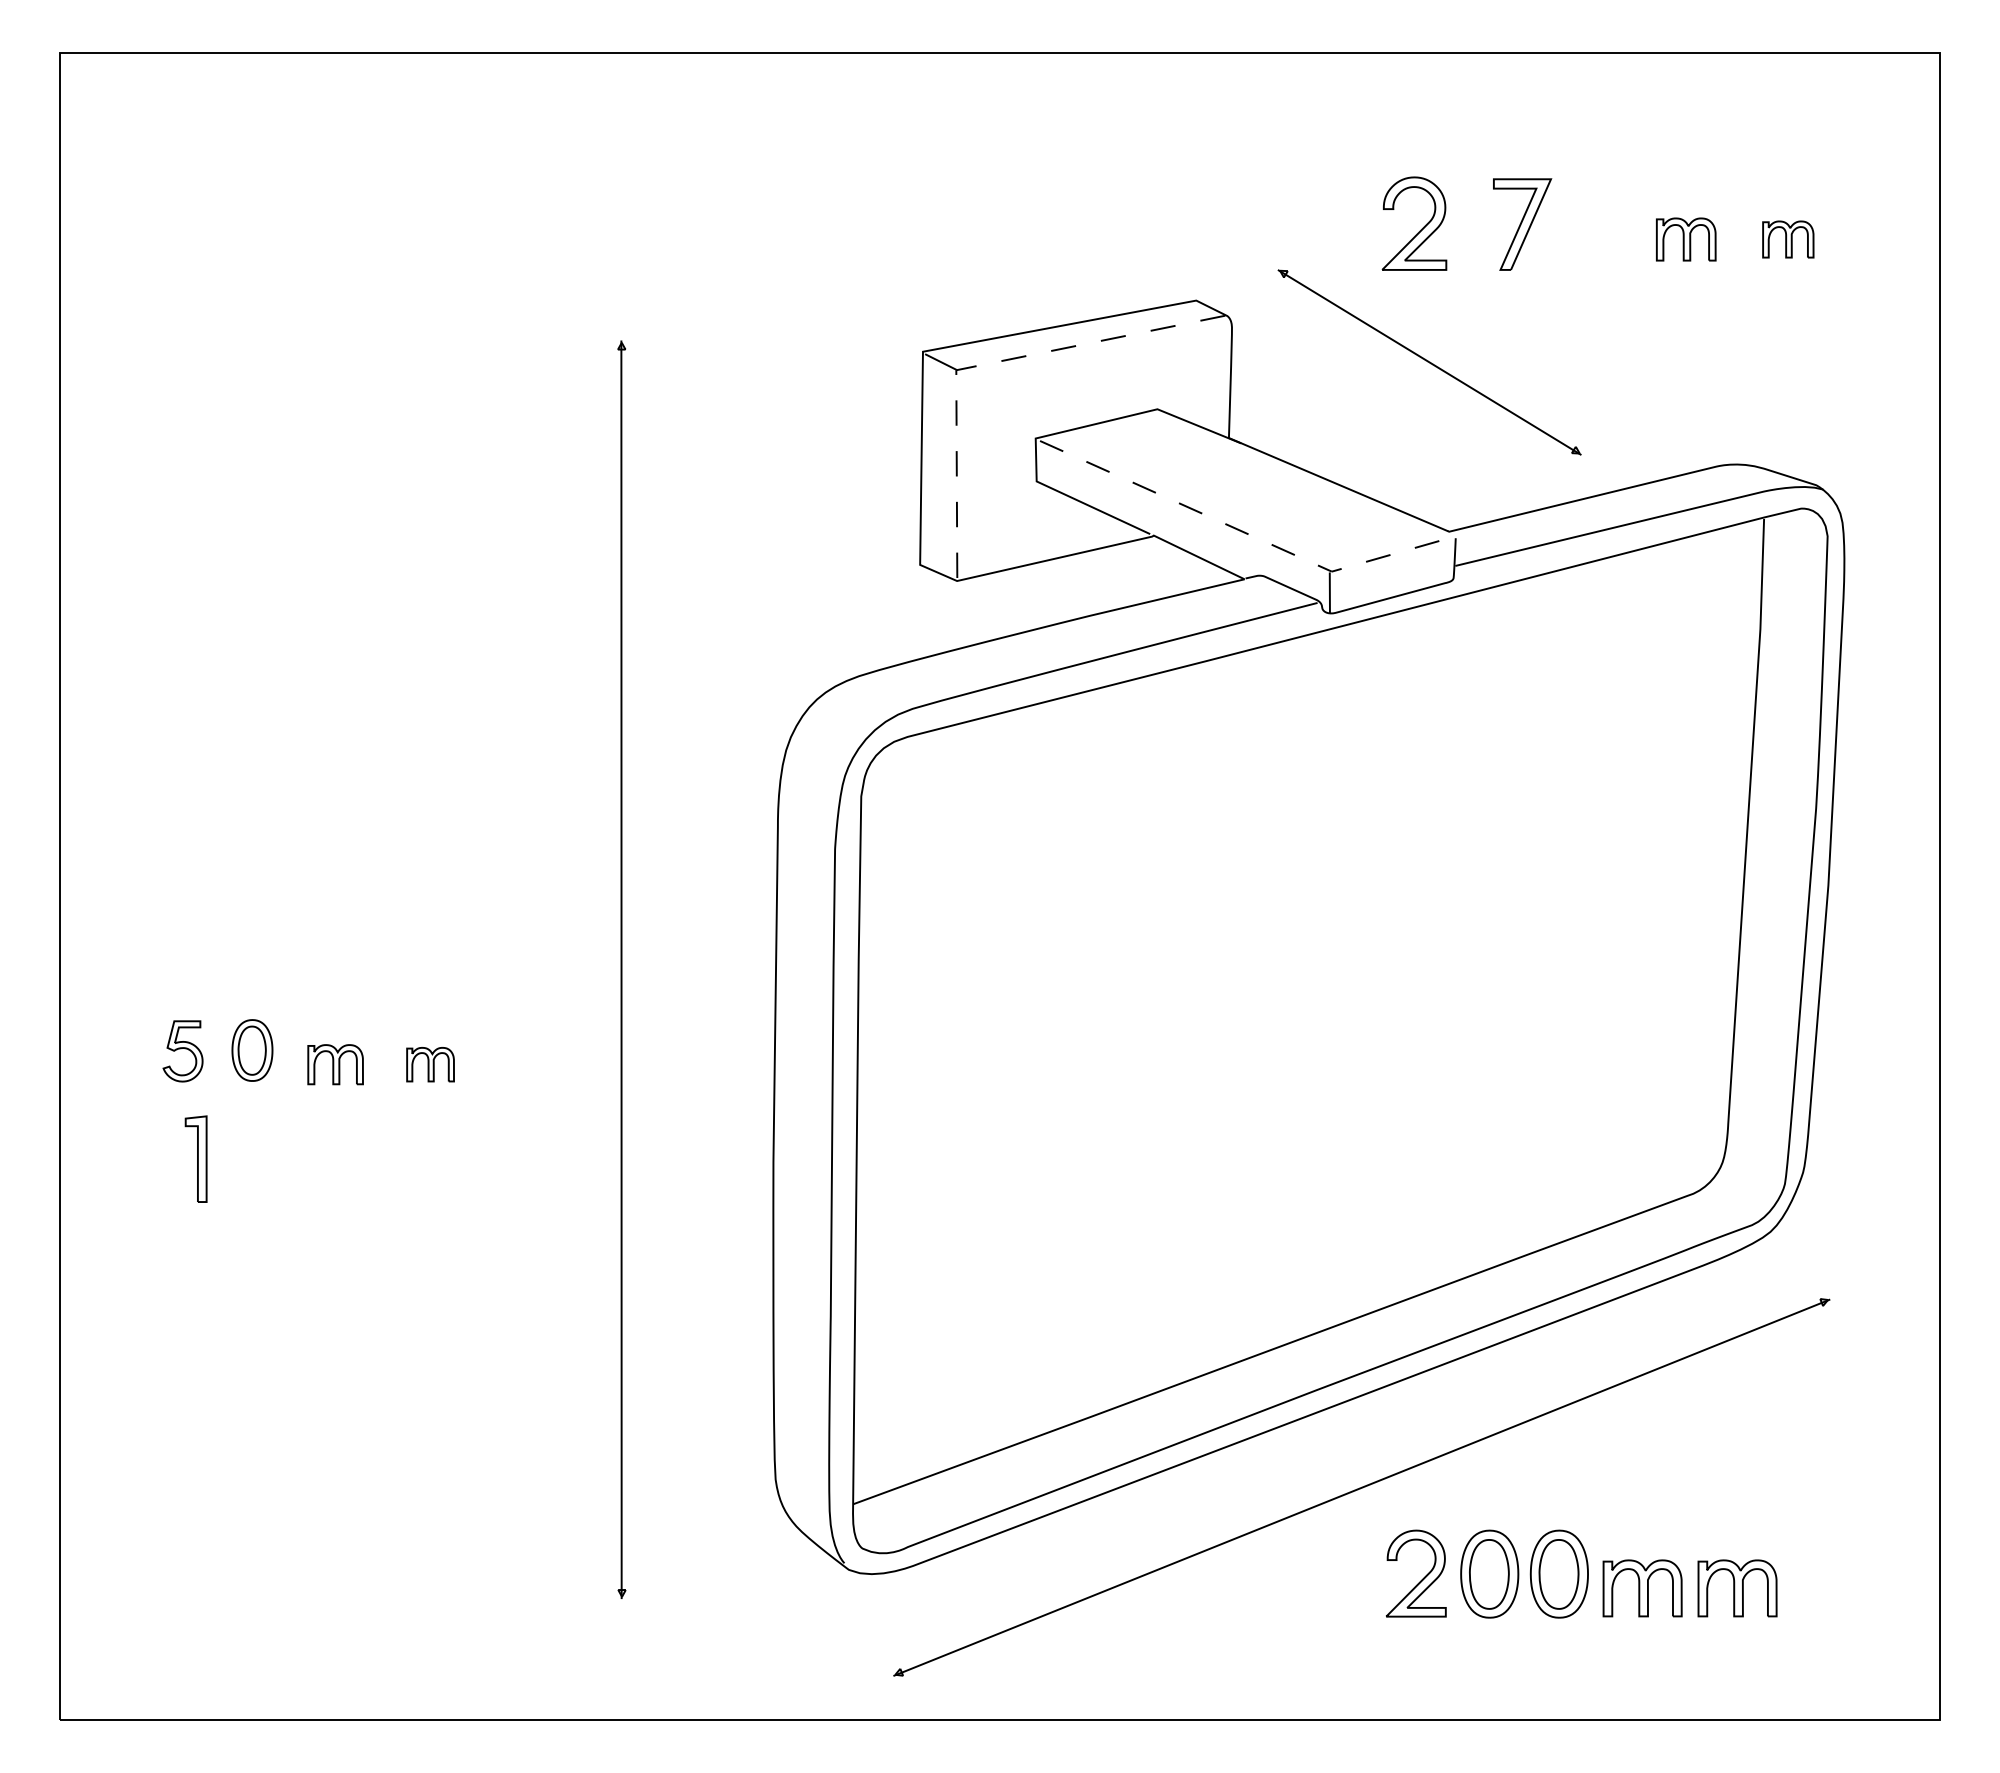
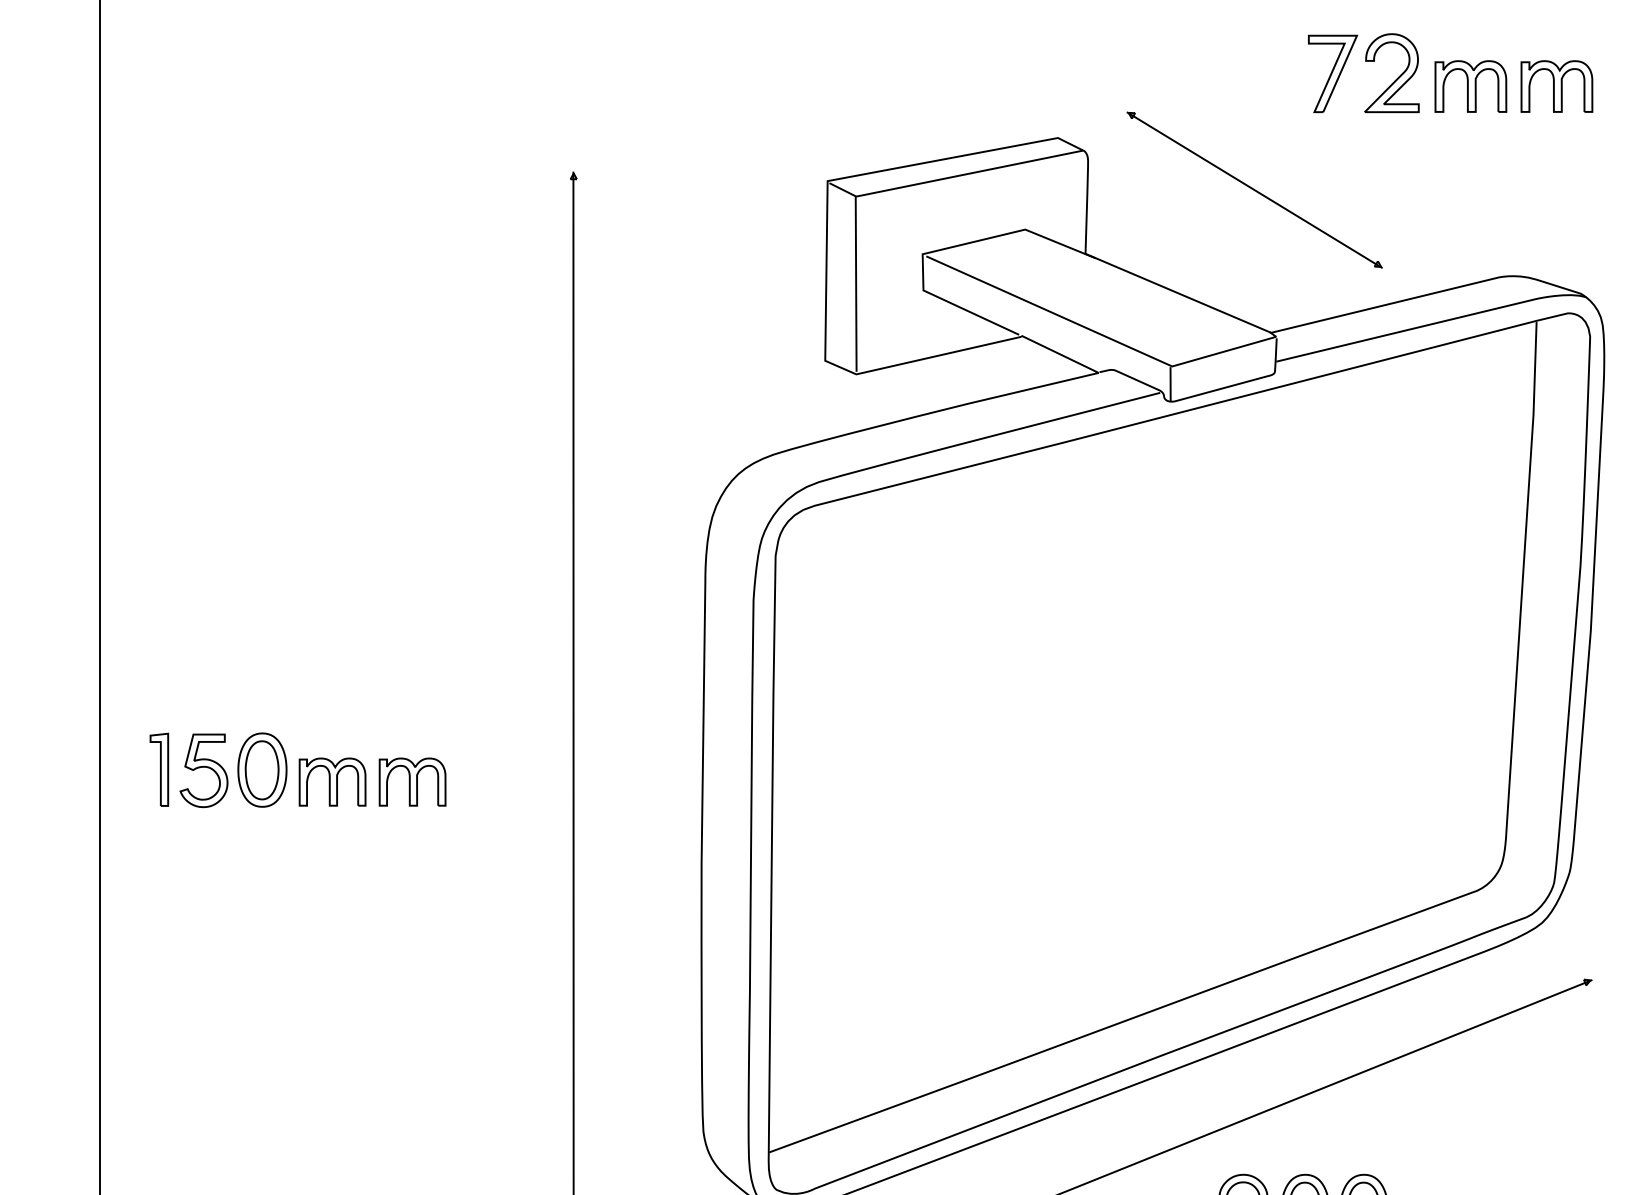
part: (1420, 229) -> (1397, 78), moved
part: (1686, 239) -> (1471, 86), size x1.43
part: (1788, 239) -> (1557, 86), size x1.67
line: (988, 363) -> (882, 191), dashed -> solid
line: (1250, 535) -> (1103, 336), dashed -> solid
part: (252, 1050) -> (262, 770), size x1.43
part: (182, 1051) -> (203, 770), size x1.43
part: (335, 1064) -> (332, 781), size x1.43
part: (430, 1064) -> (412, 781), size x1.67
part: (195, 1158) -> (158, 769), moved

